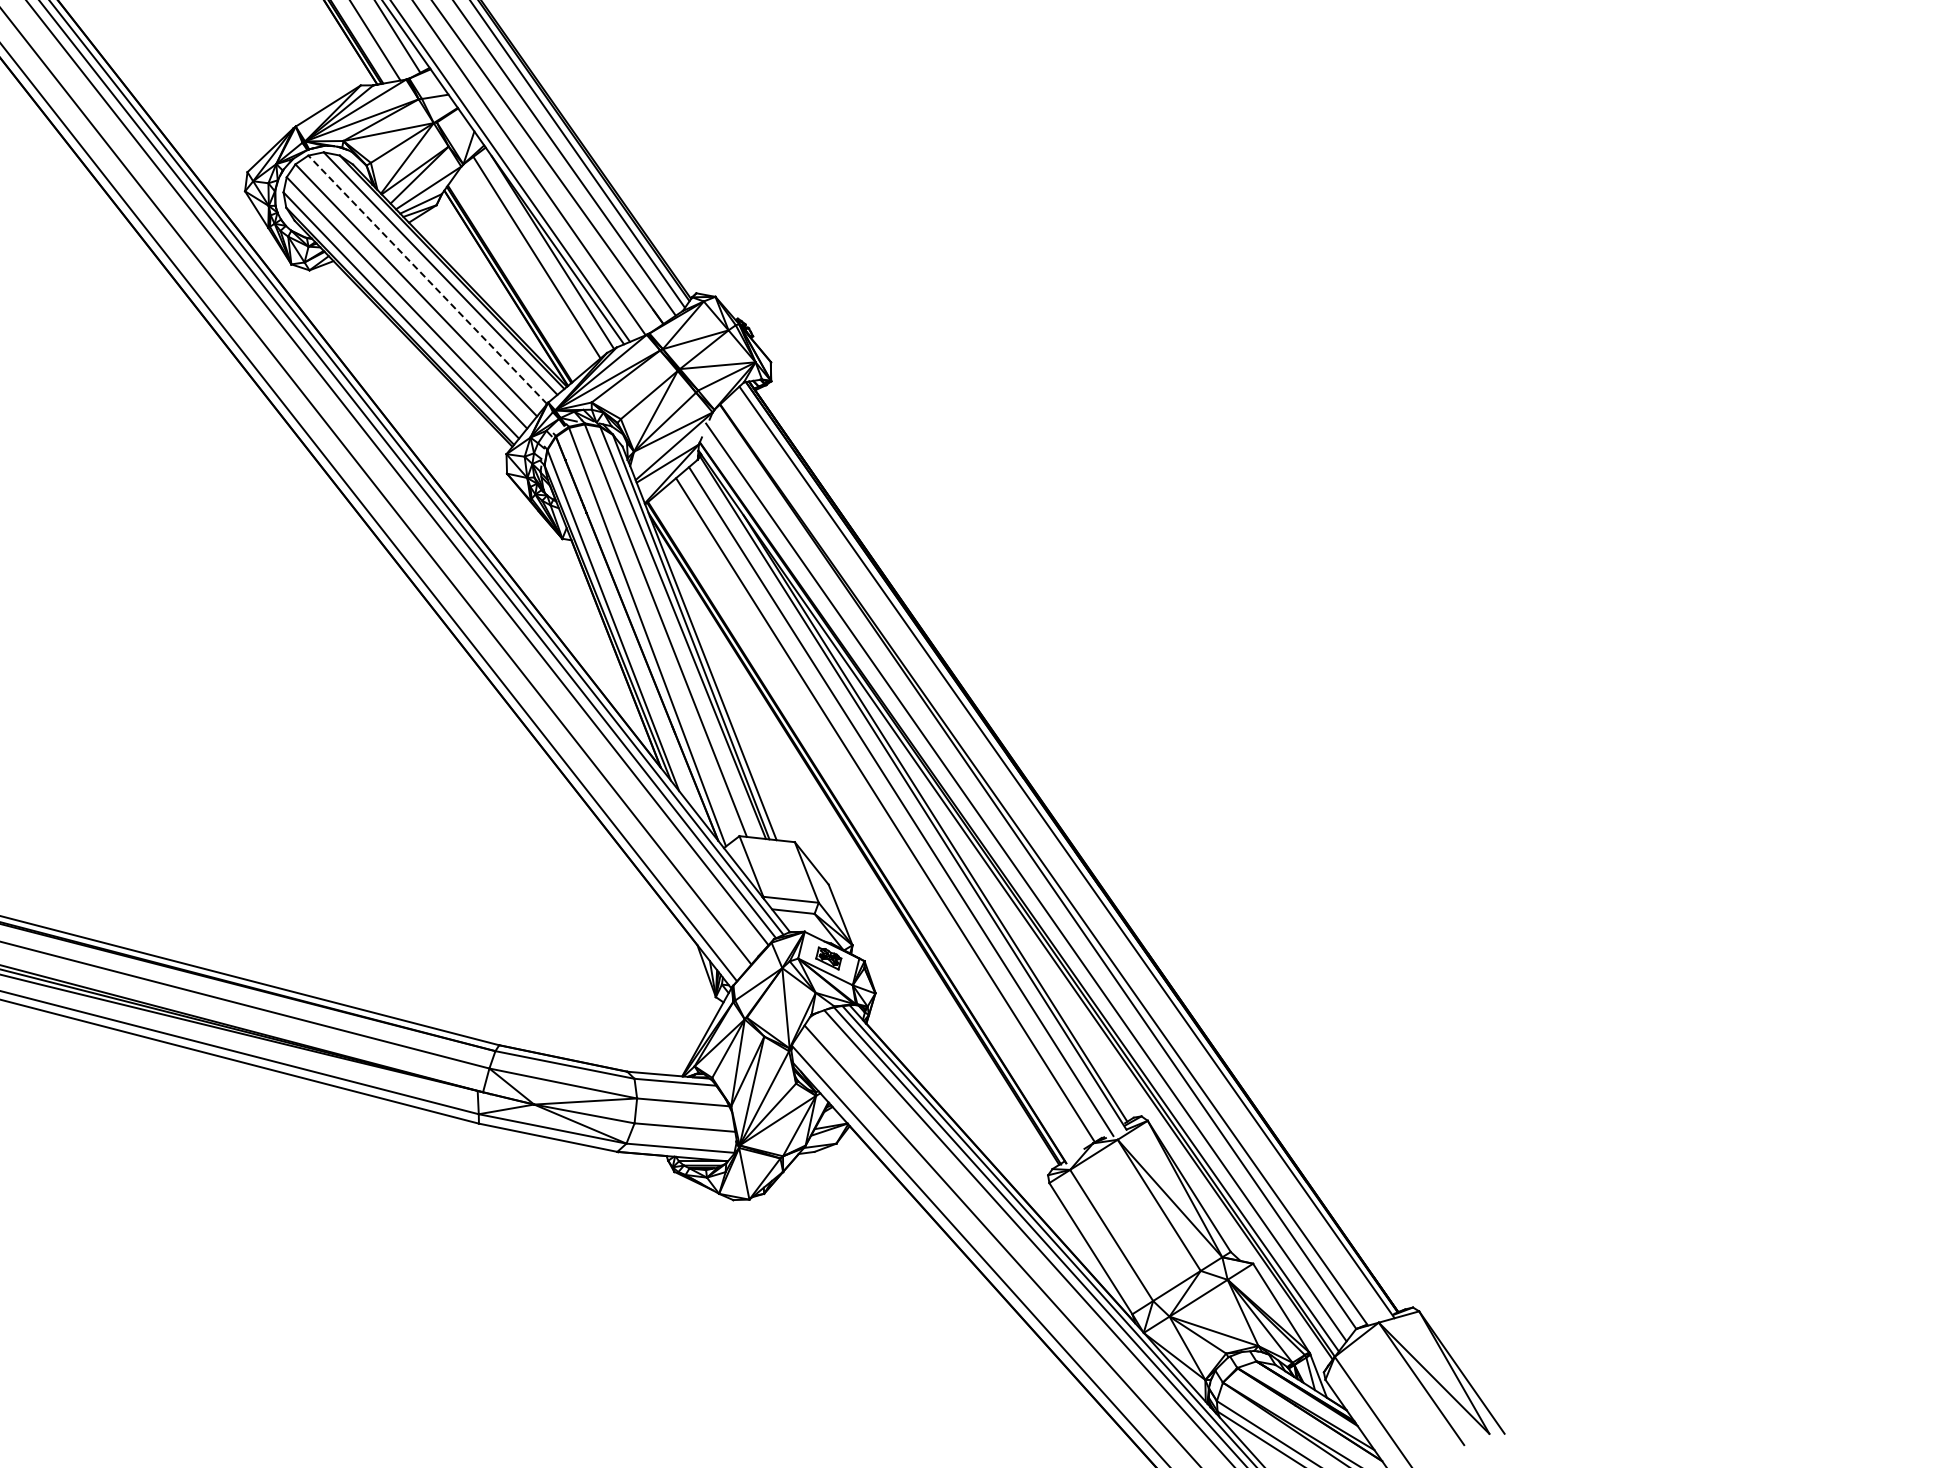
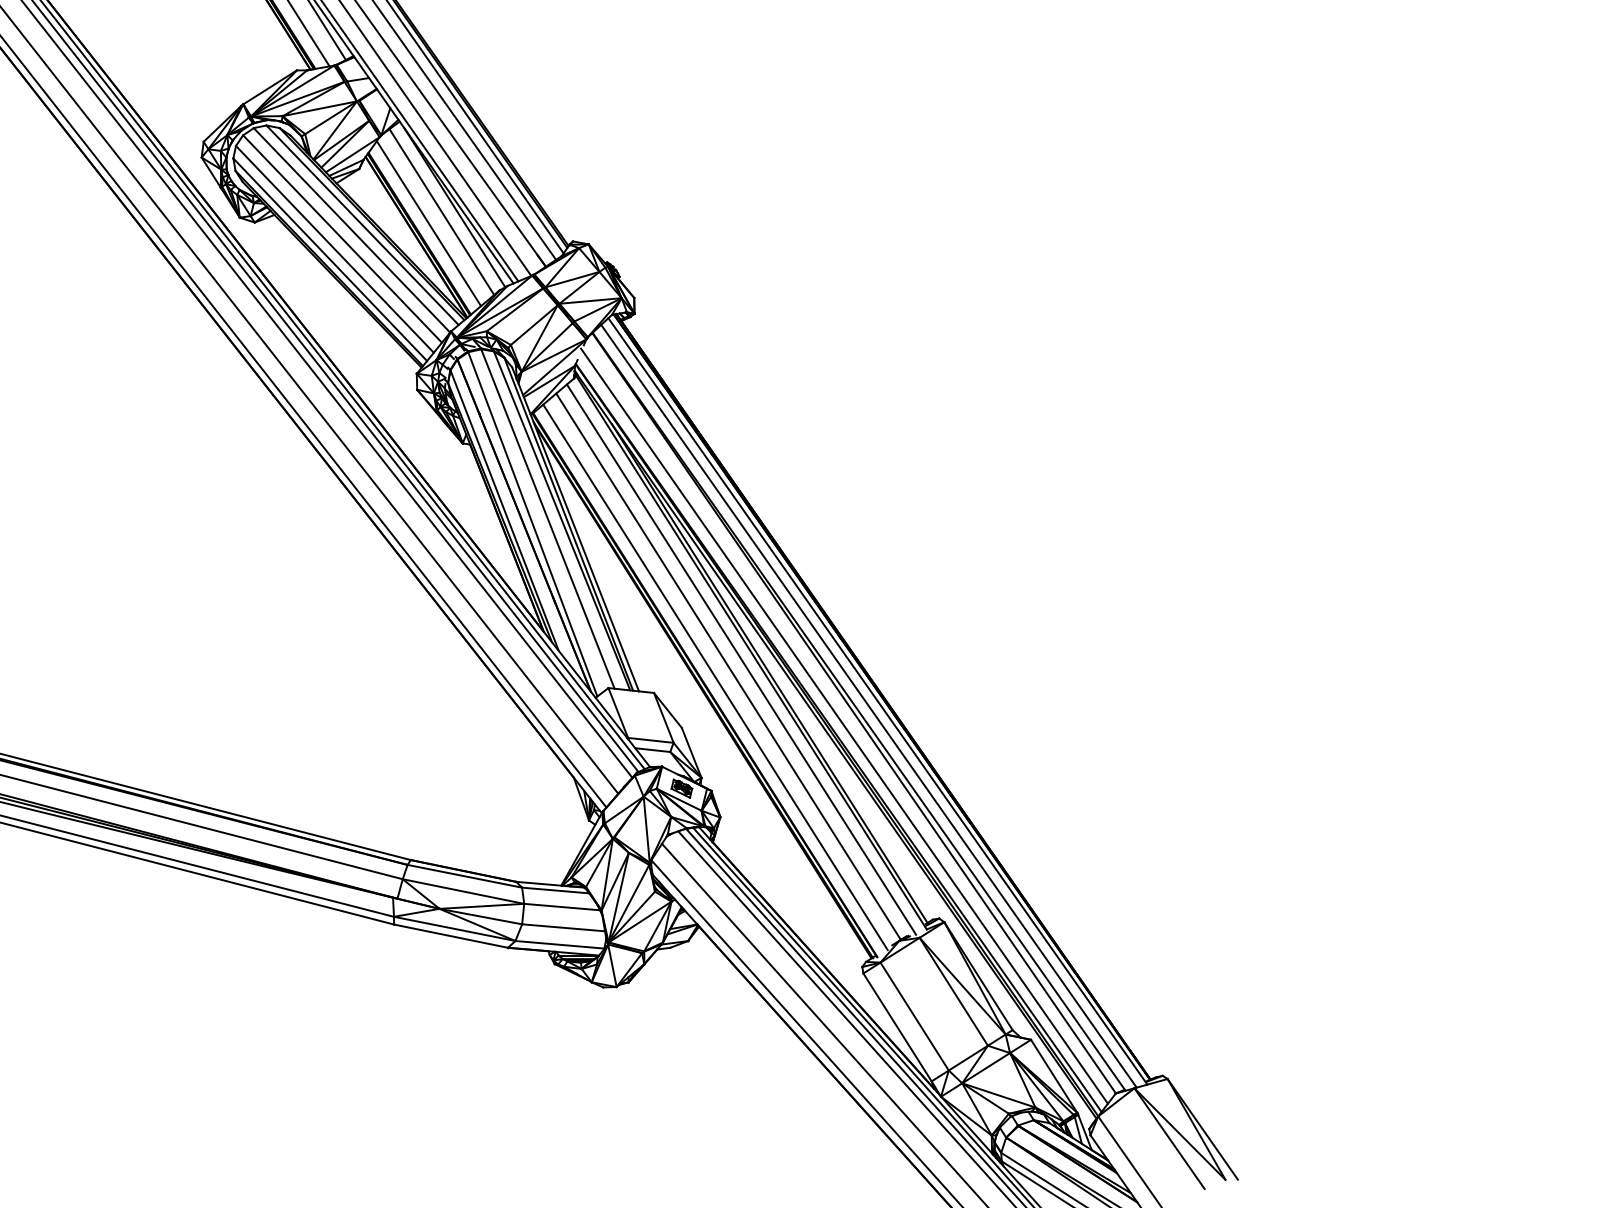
line: (520, 271) -> (428, 223), added
line: (427, 279) -> (351, 230), dashed -> solid
line: (869, 822) -> (715, 676), added
line: (1055, 857) -> (868, 705), added

